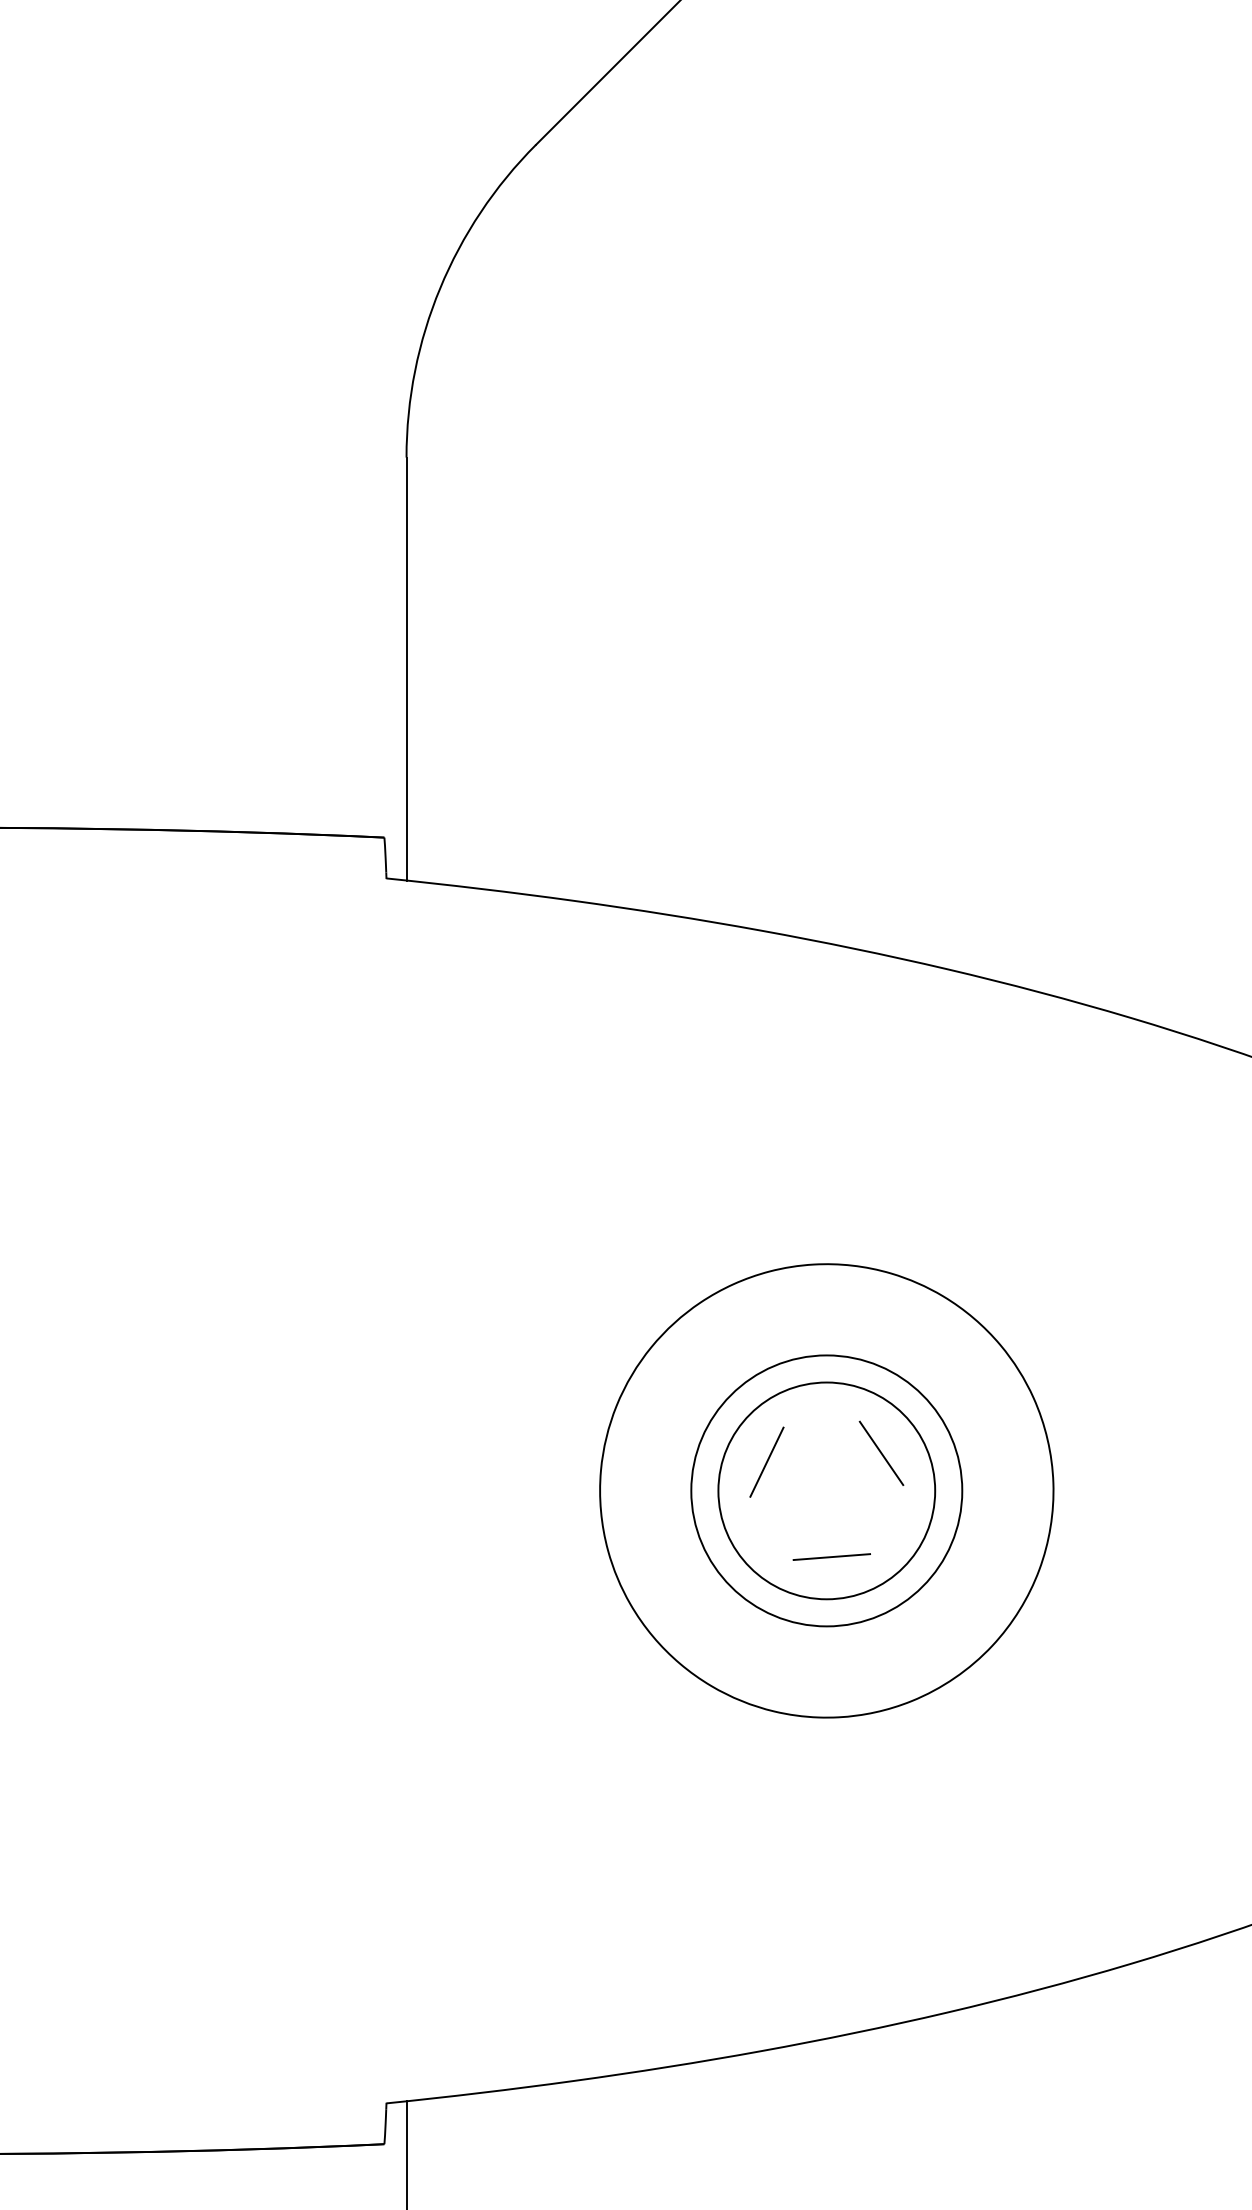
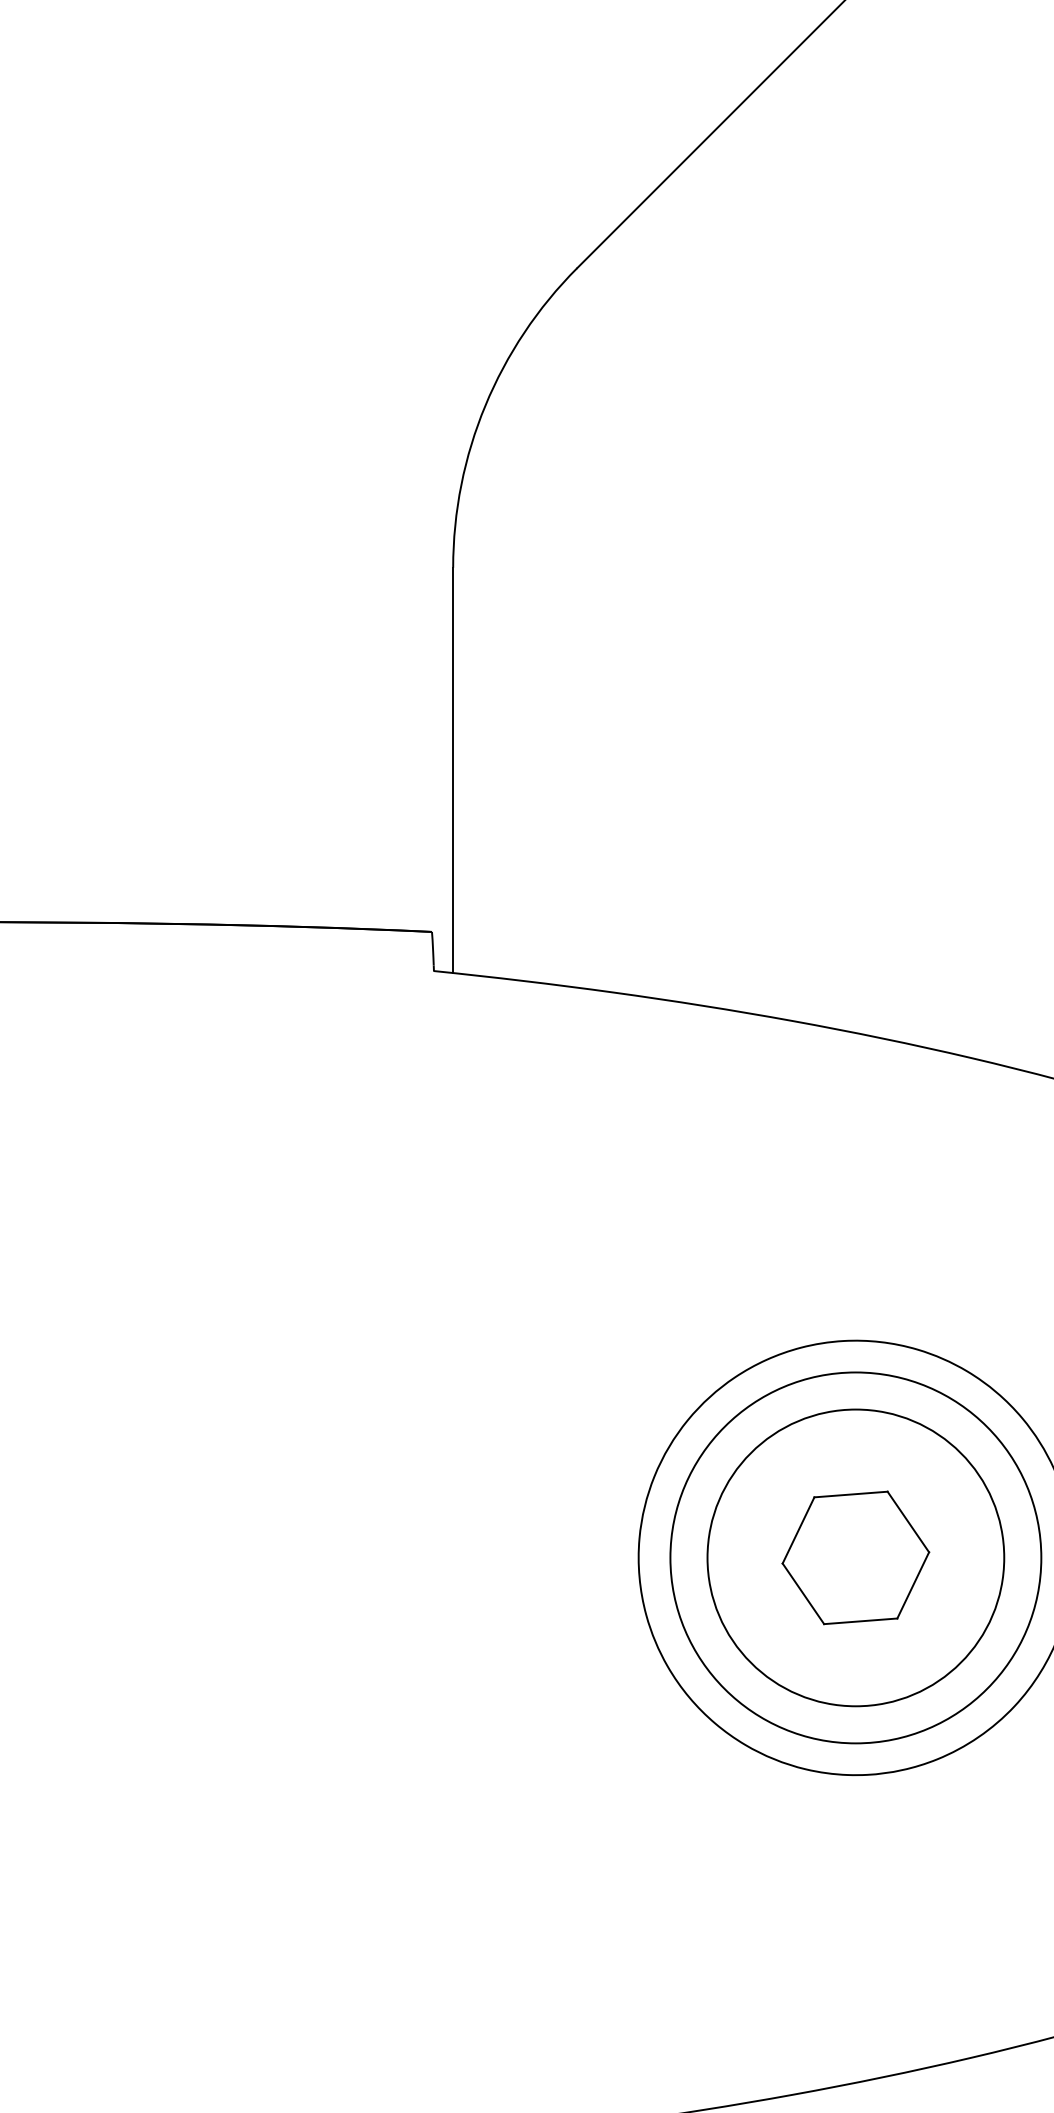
line: (821, 1424) -> (850, 1494), added
circle: (826, 1490) -> (855, 1557), size x1.43
circle: (826, 1490) -> (855, 1557), size x1.43
line: (886, 1519) -> (913, 1585), added
line: (771, 1528) -> (802, 1593), added

